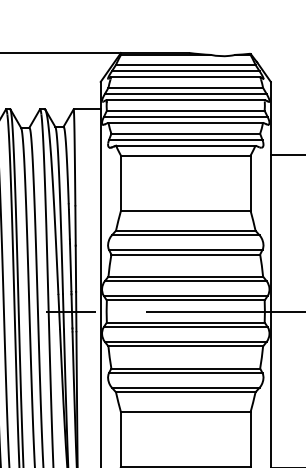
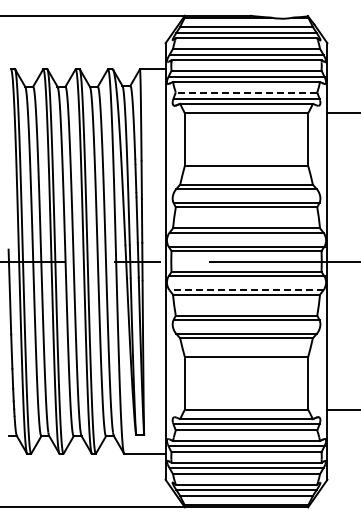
line: (185, 133) -> (246, 92), solid -> dashed
line: (185, 342) -> (246, 290), solid -> dashed

